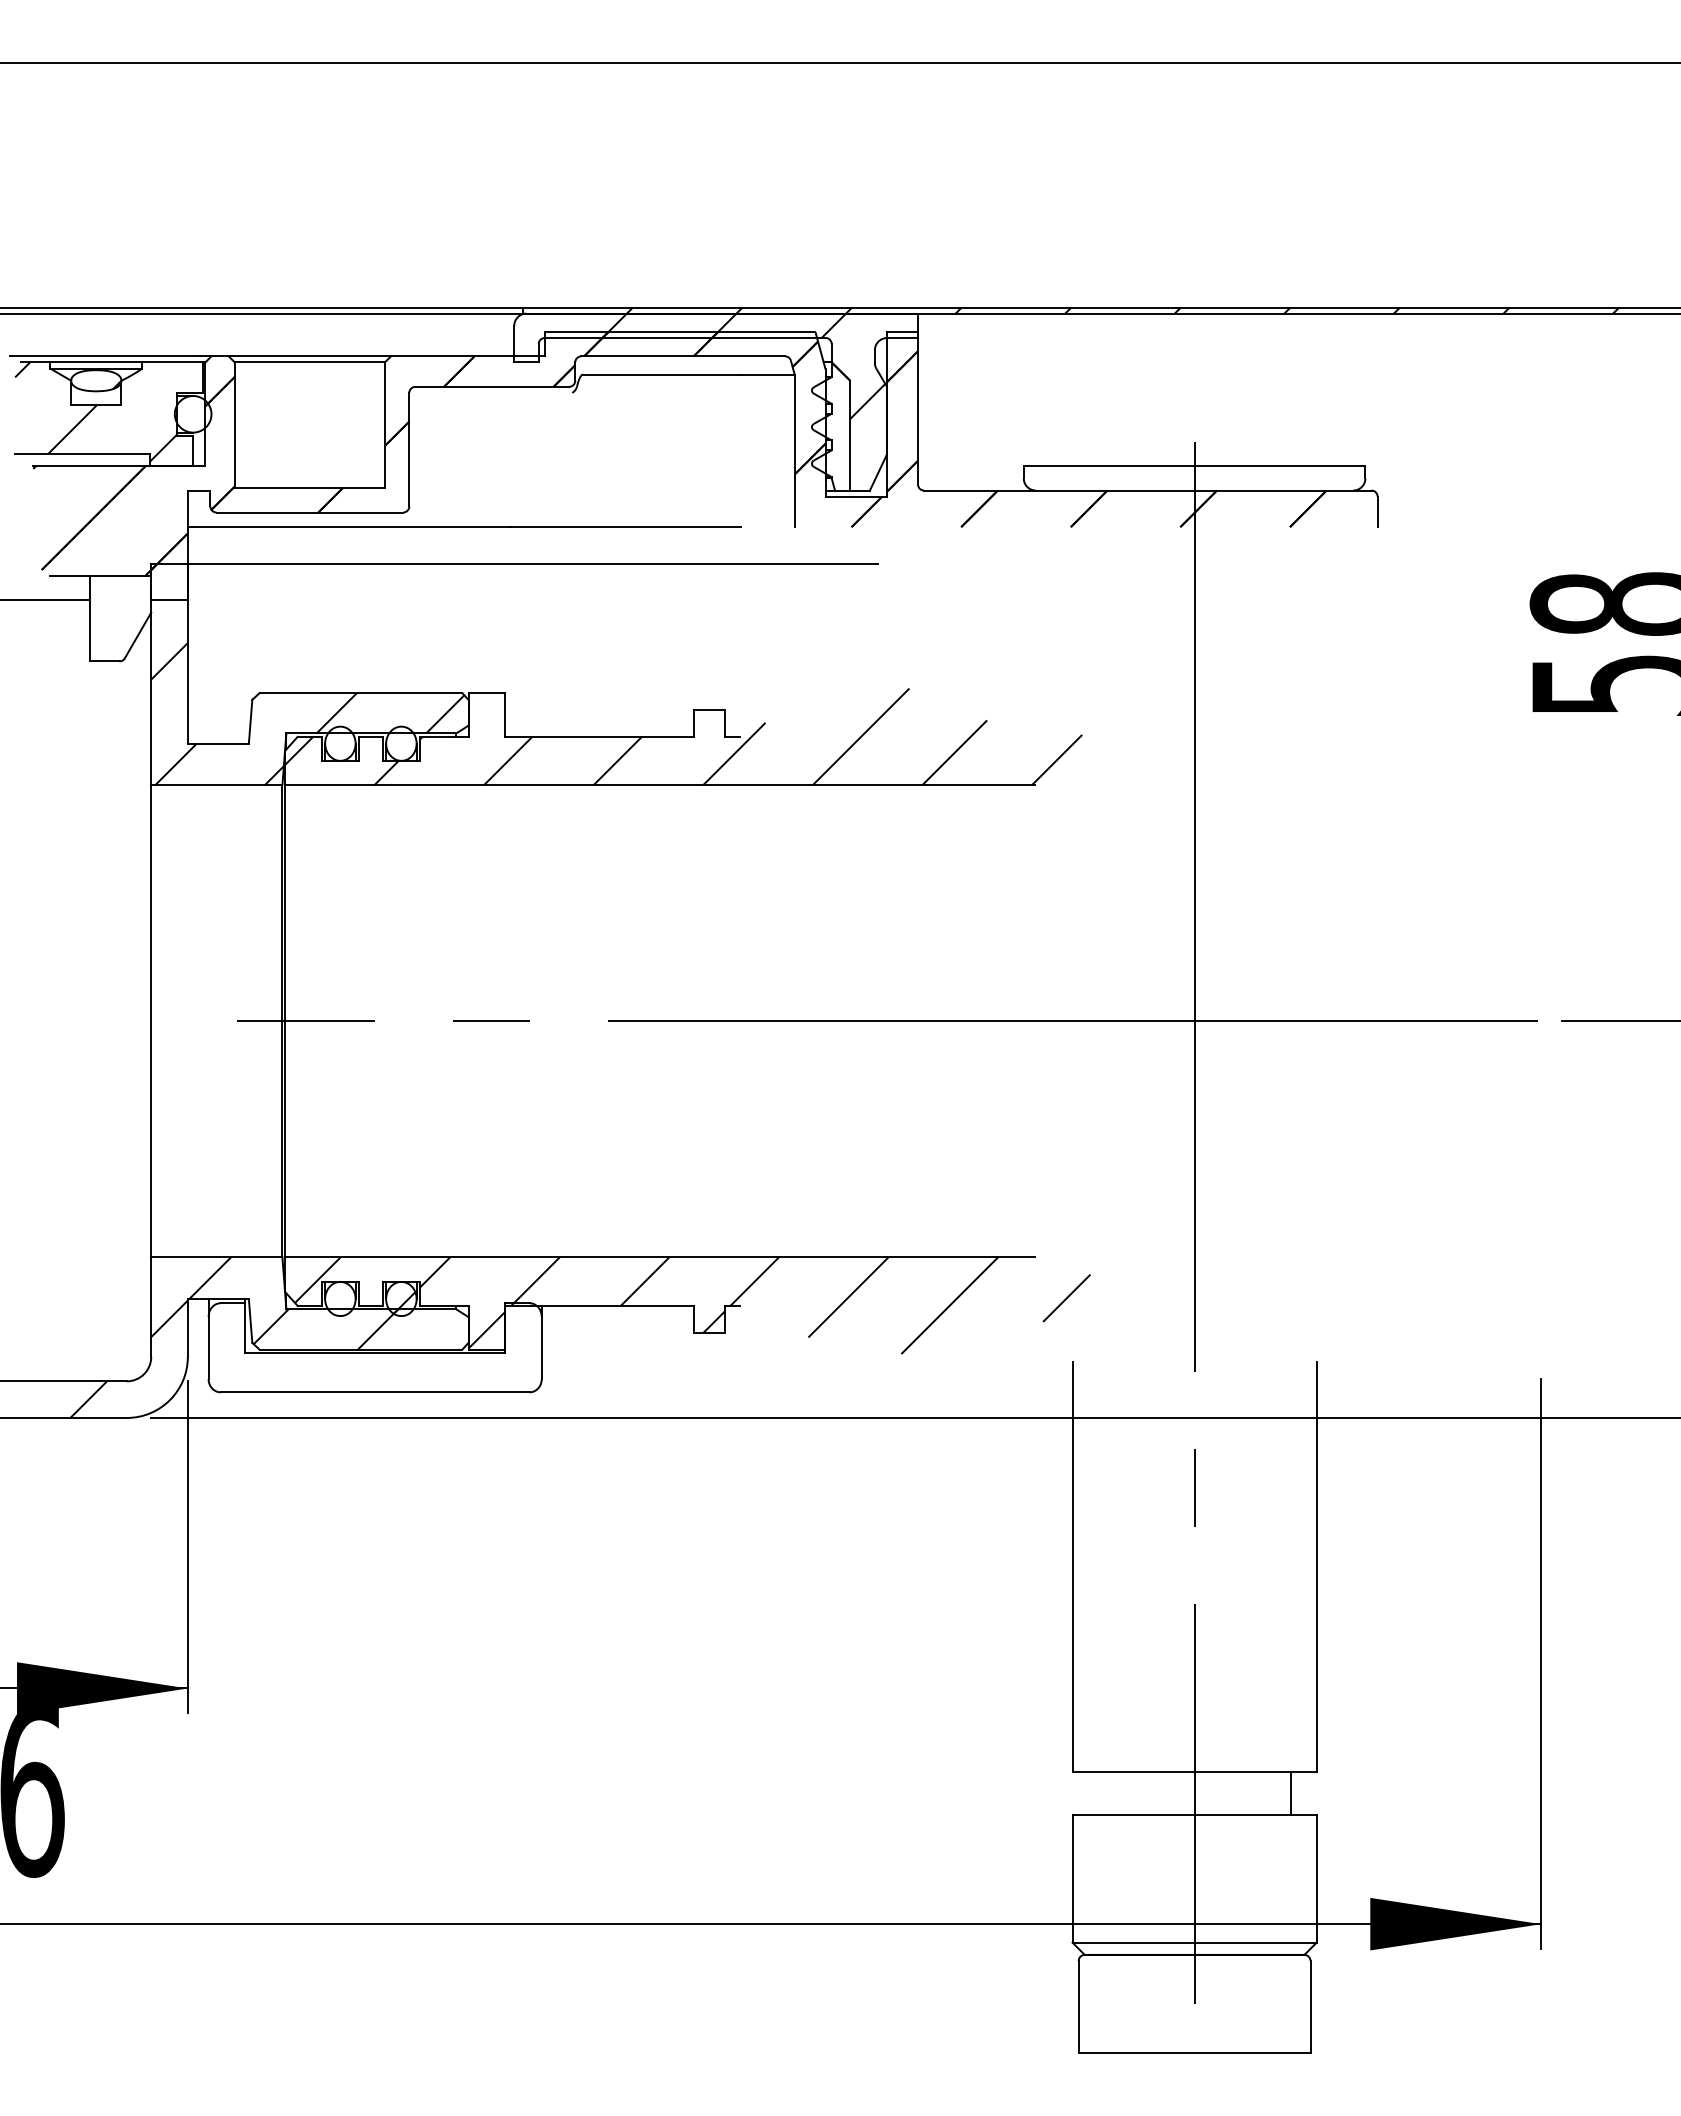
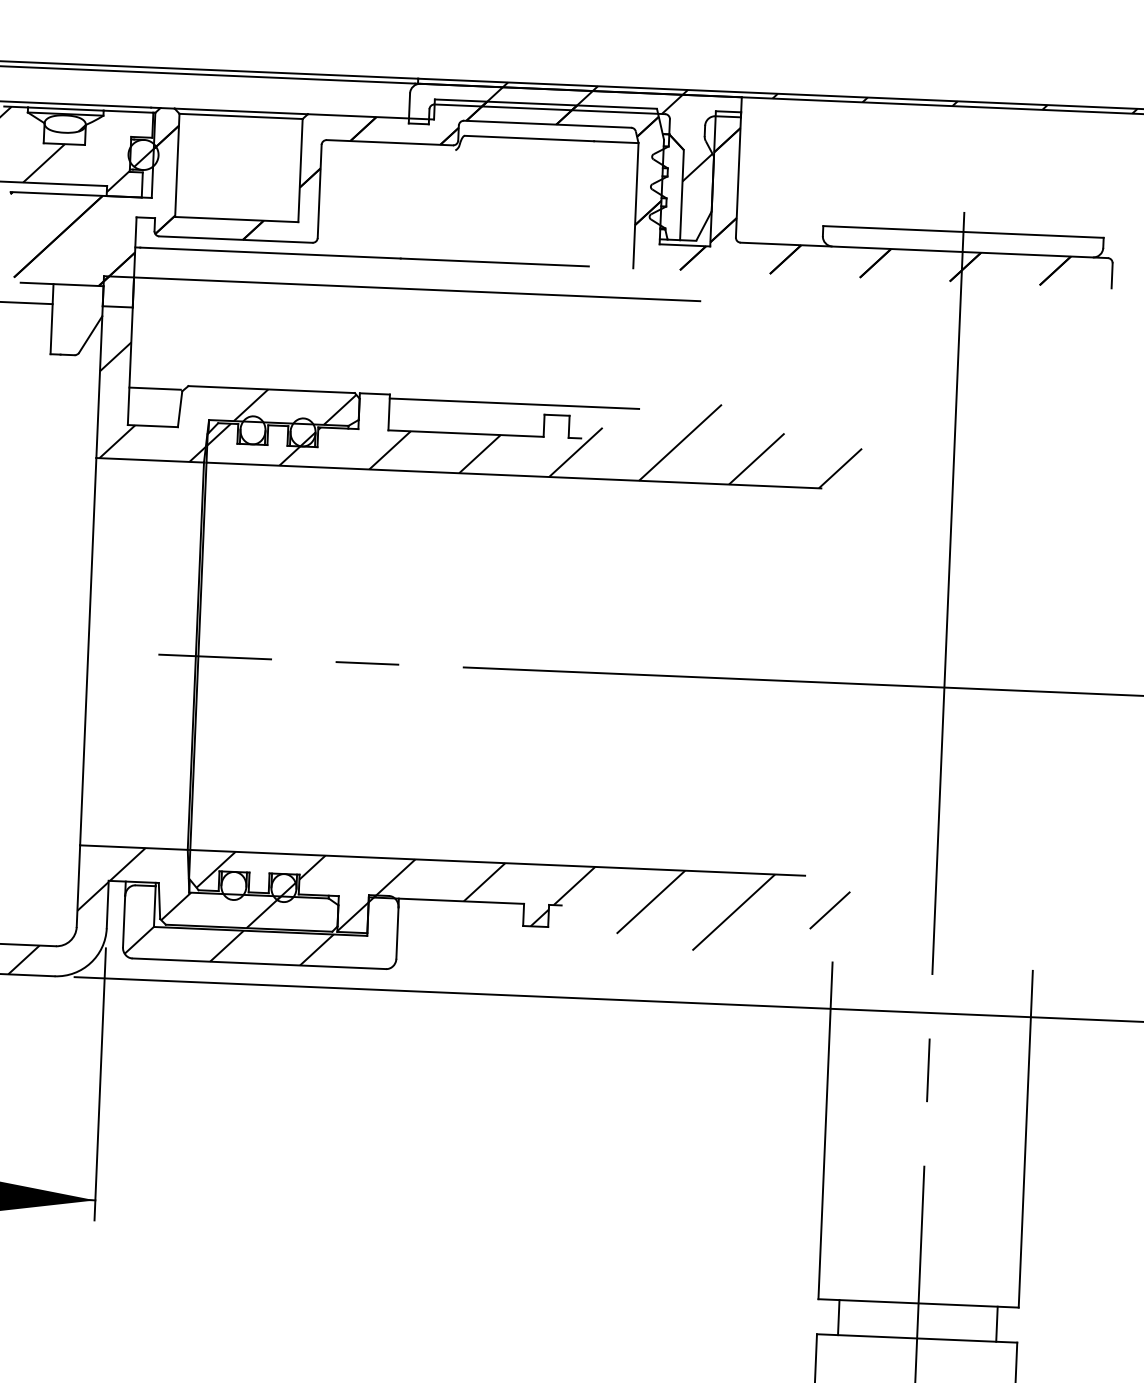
hatch: (195, 416) -> (145, 156), added
line: (218, 698) -> (154, 389), added
line: (656, 698) -> (513, 404), added
hatch: (407, 751) -> (307, 439), added
hatch: (362, 1347) -> (250, 926), added
line: (1098, 1792) -> (839, 1317), added

